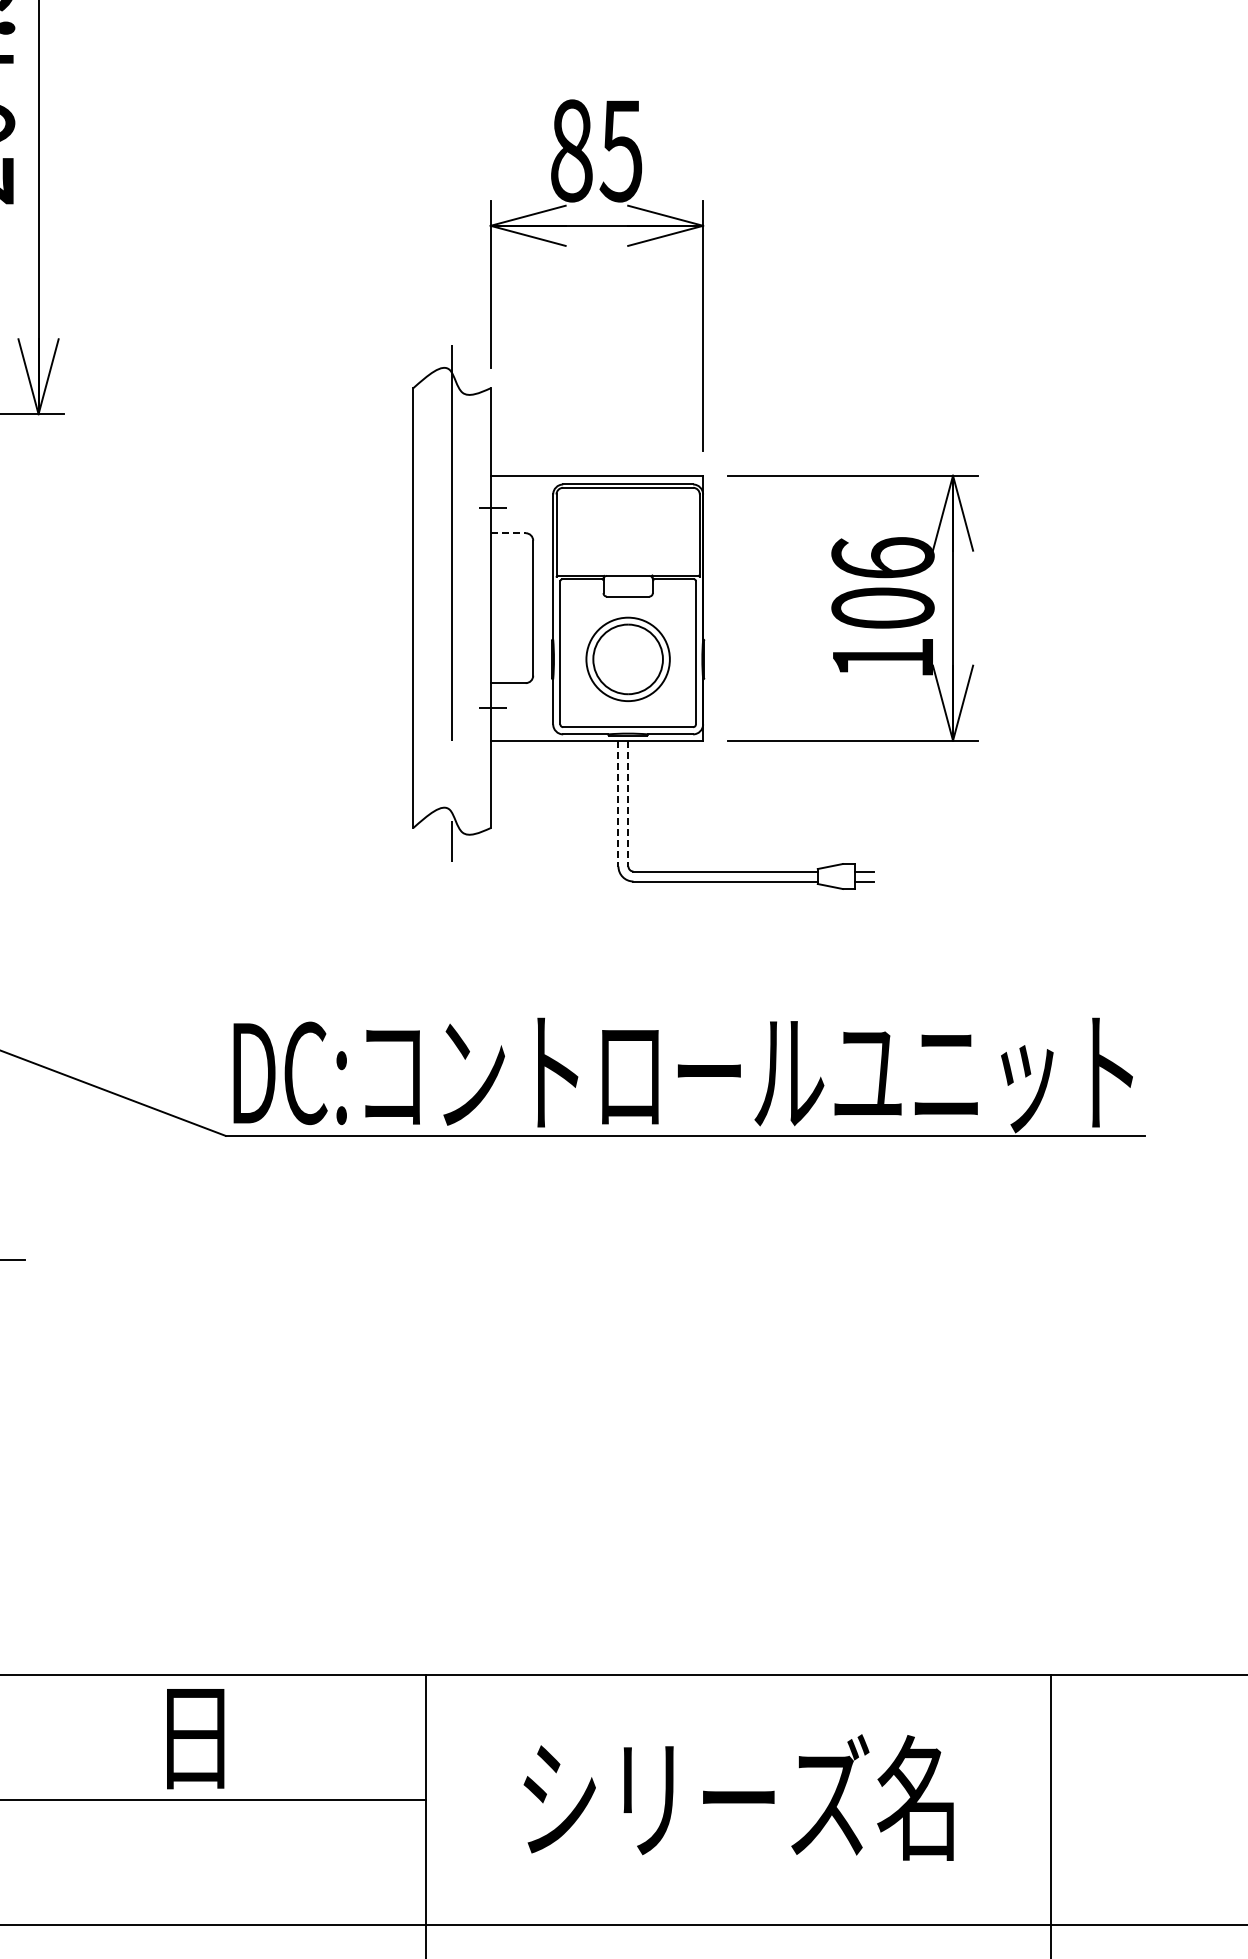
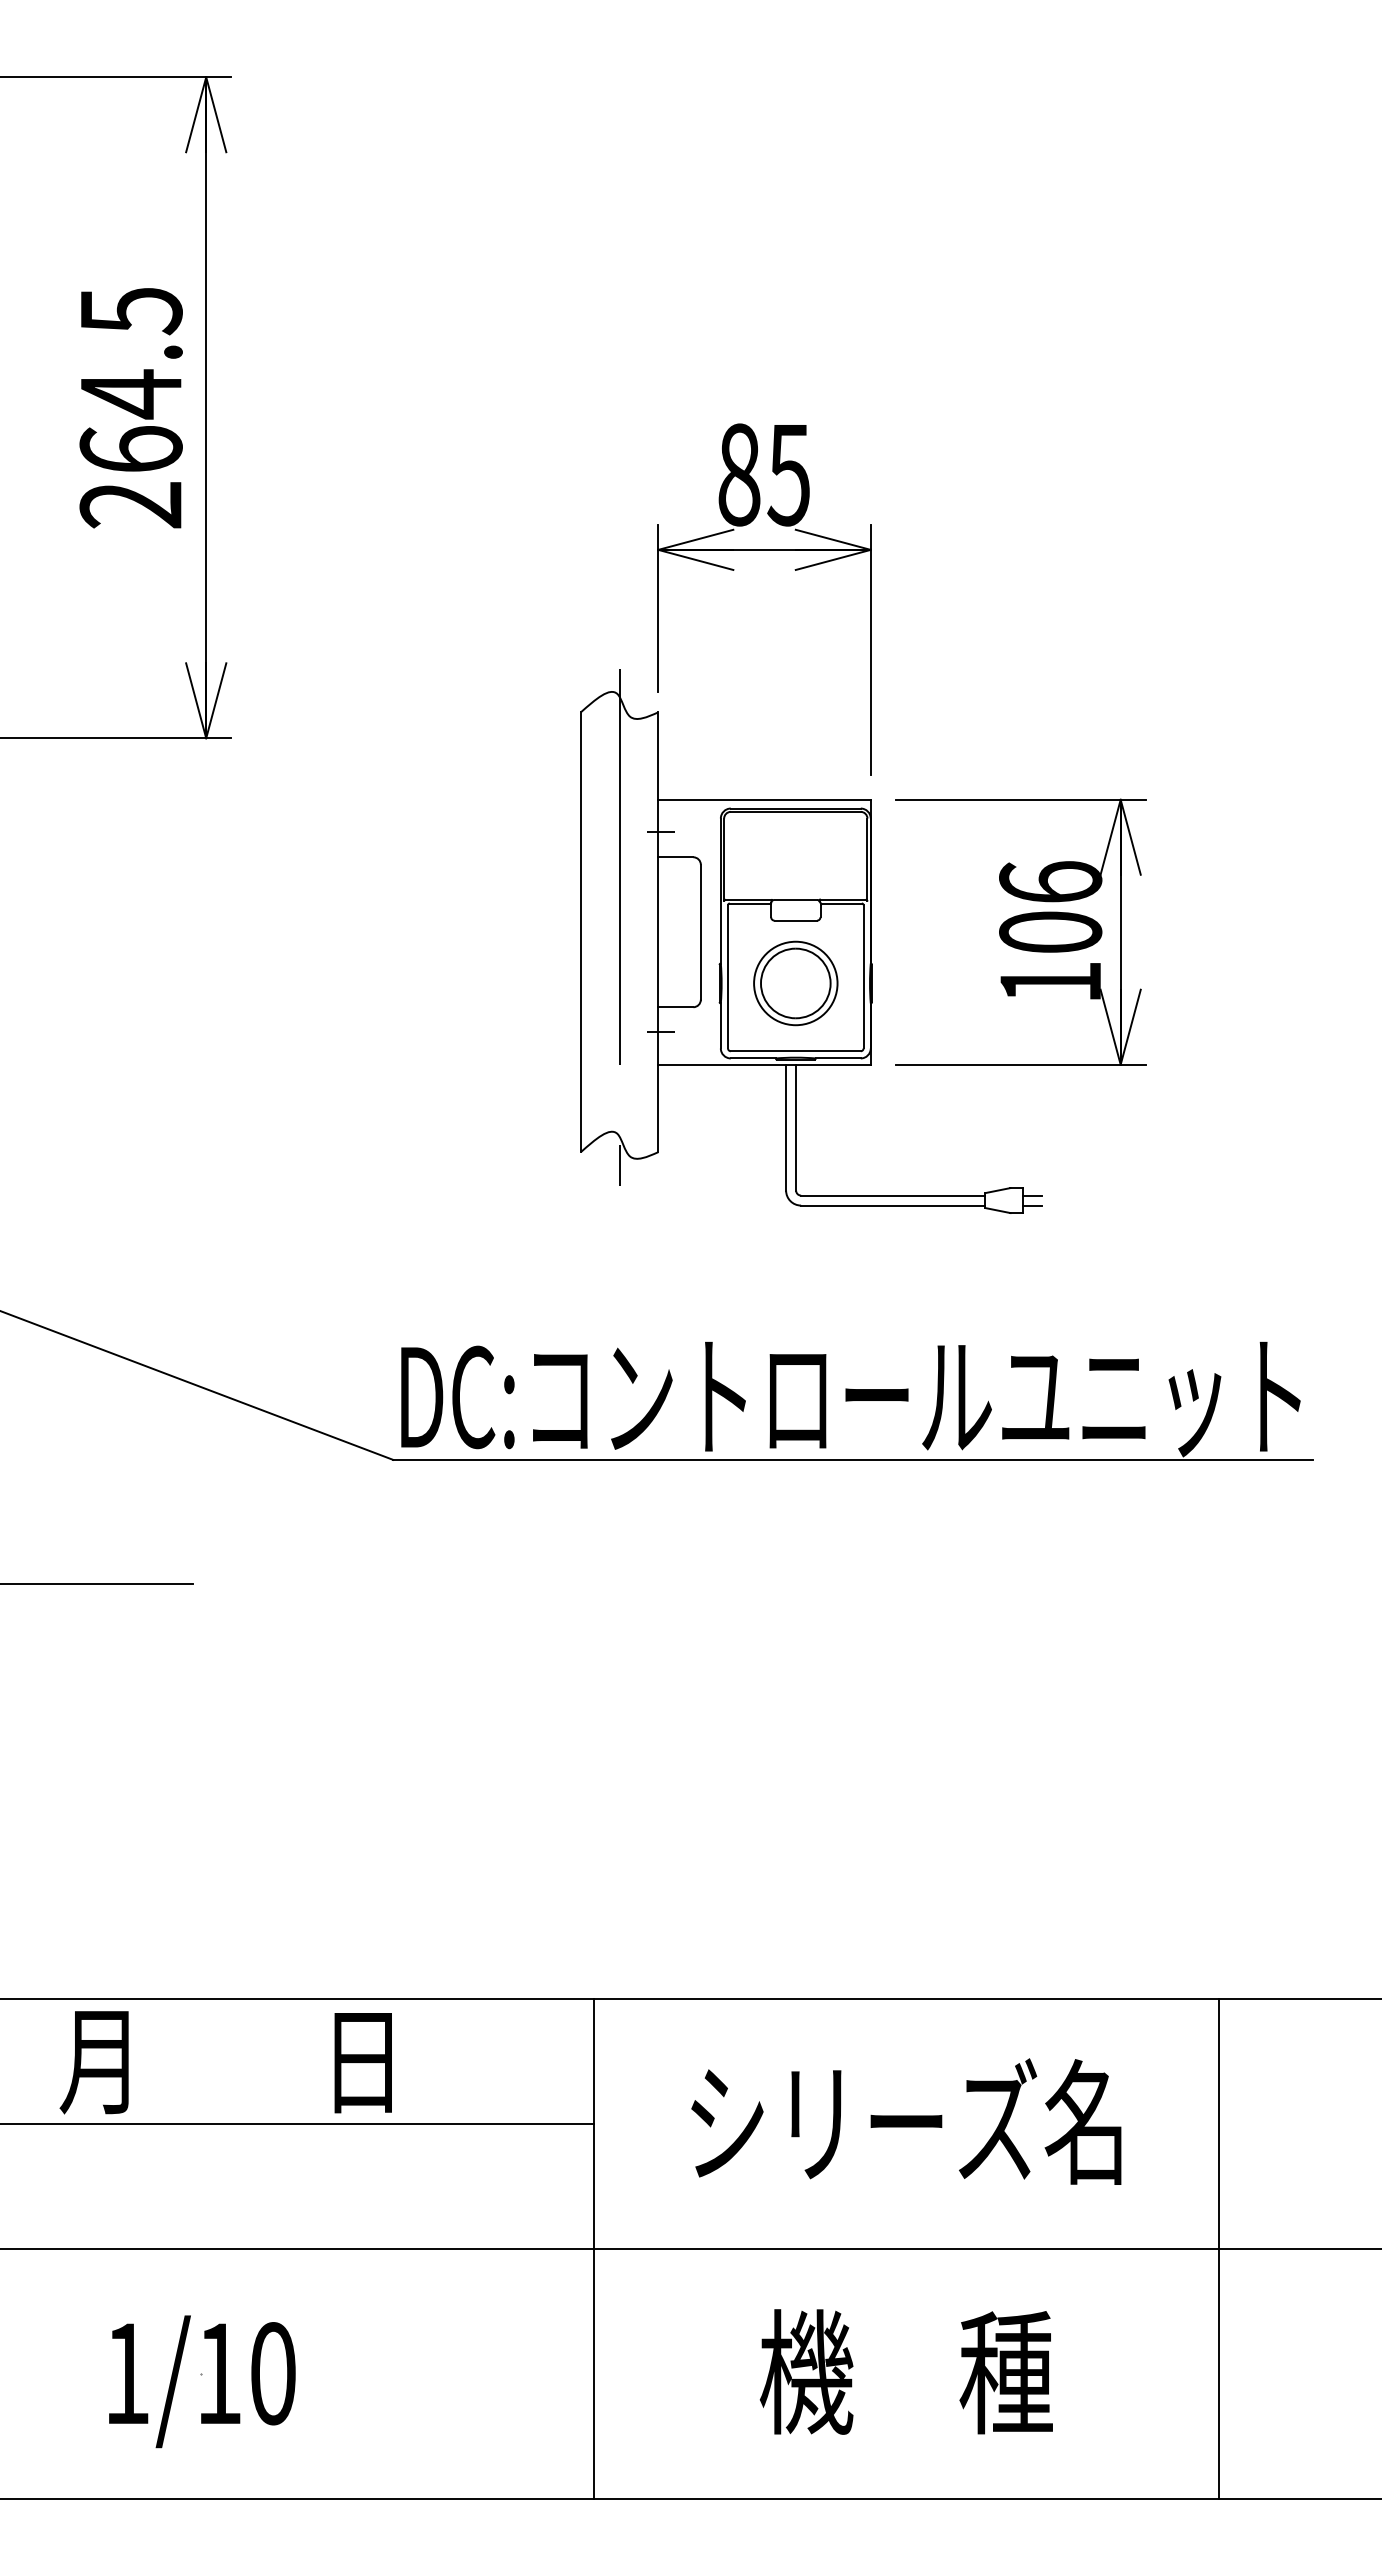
line: (508, 533) -> (676, 857), dashed -> solid
line: (618, 803) -> (786, 1127), dashed -> solid
line: (628, 803) -> (796, 1127), dashed -> solid

